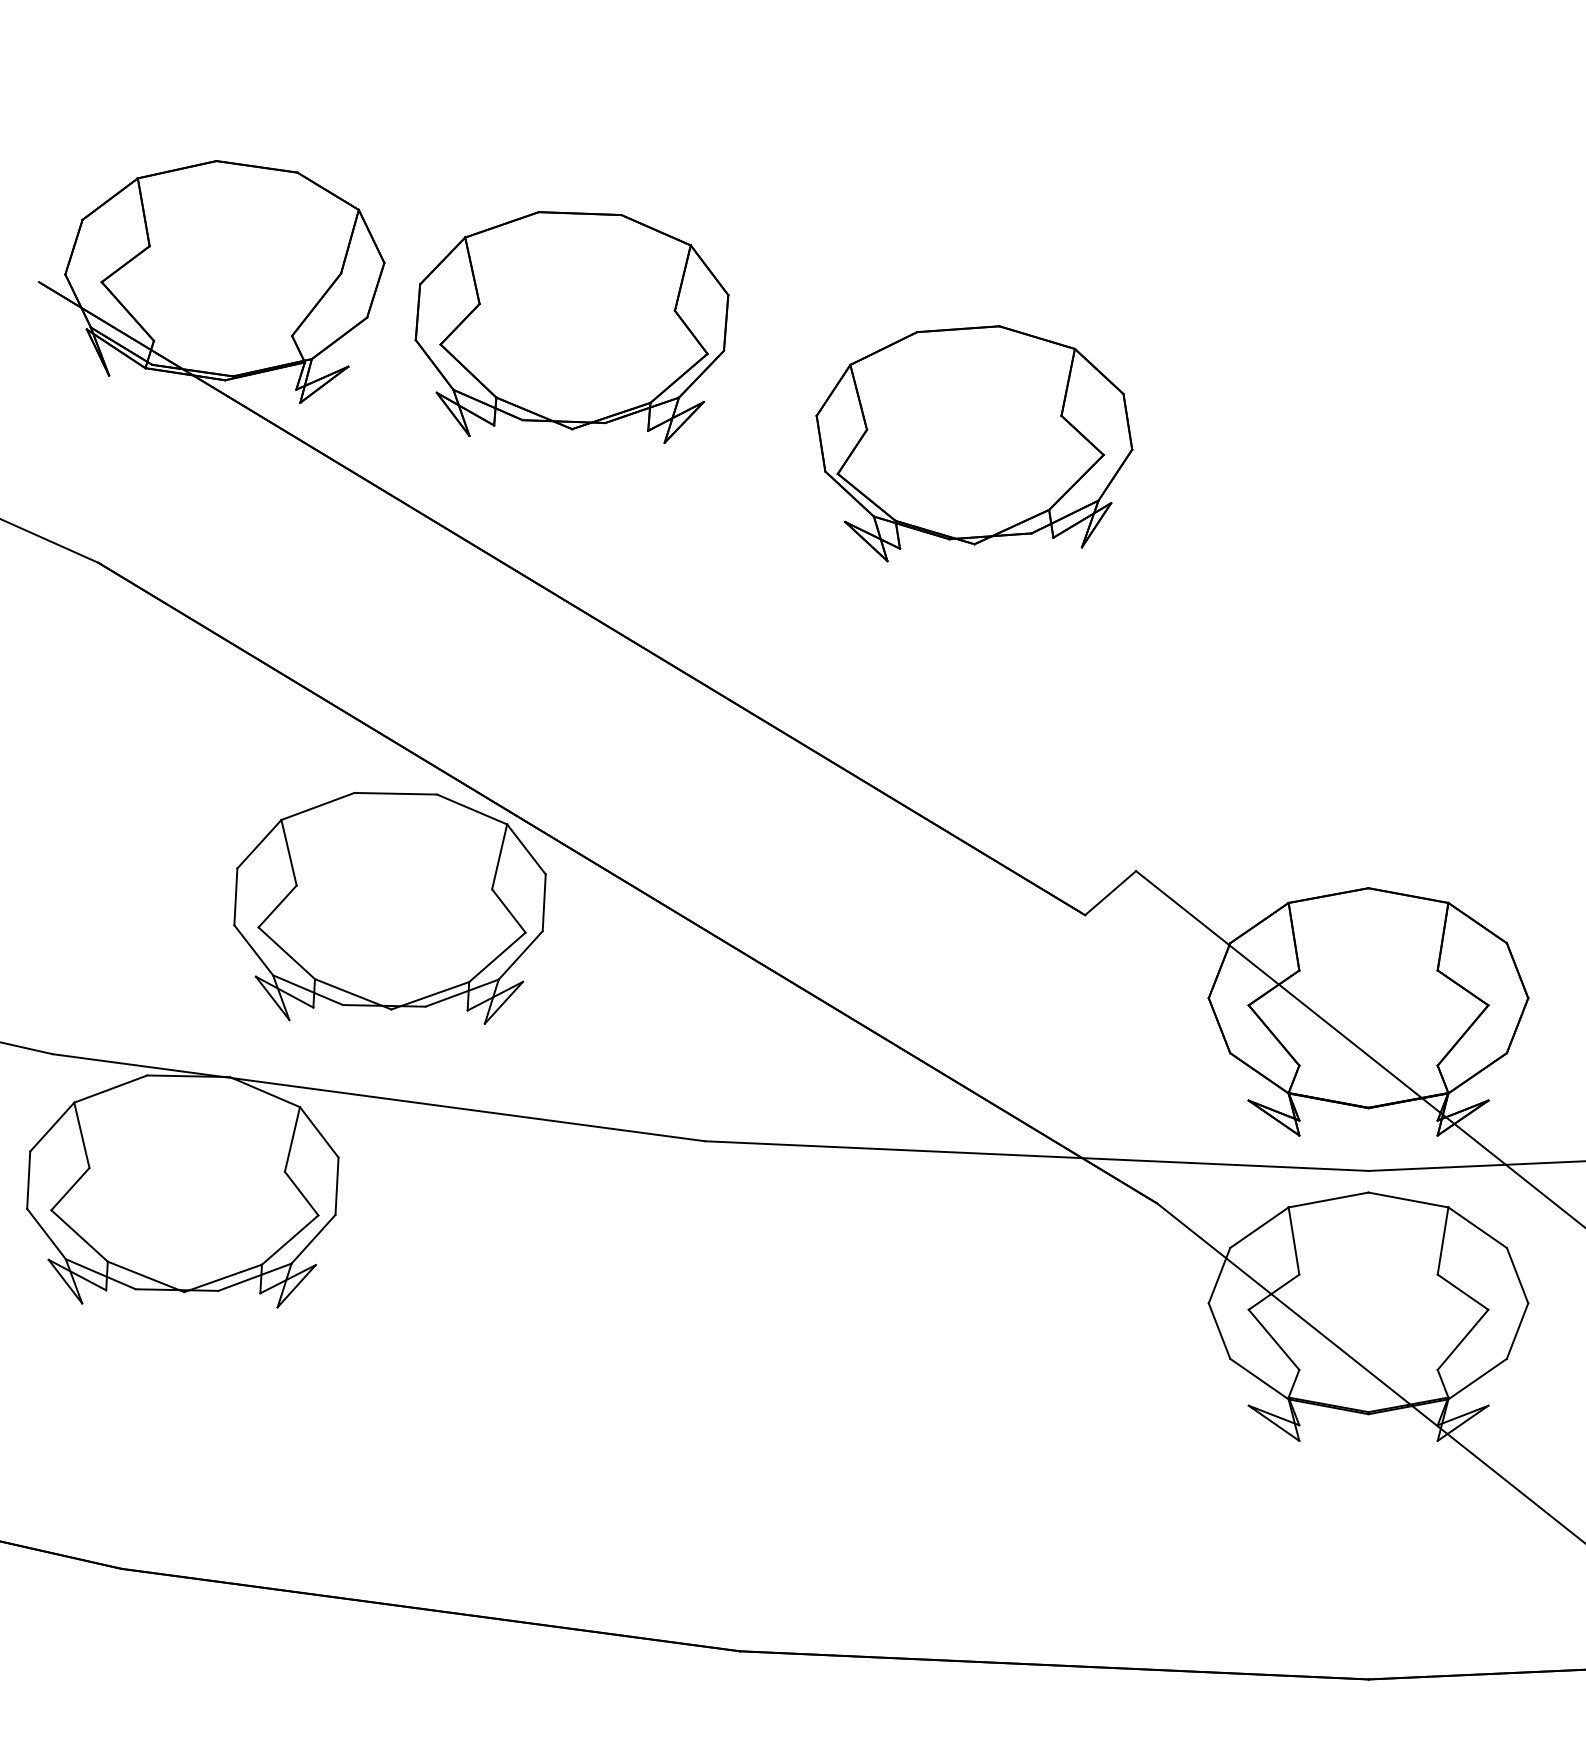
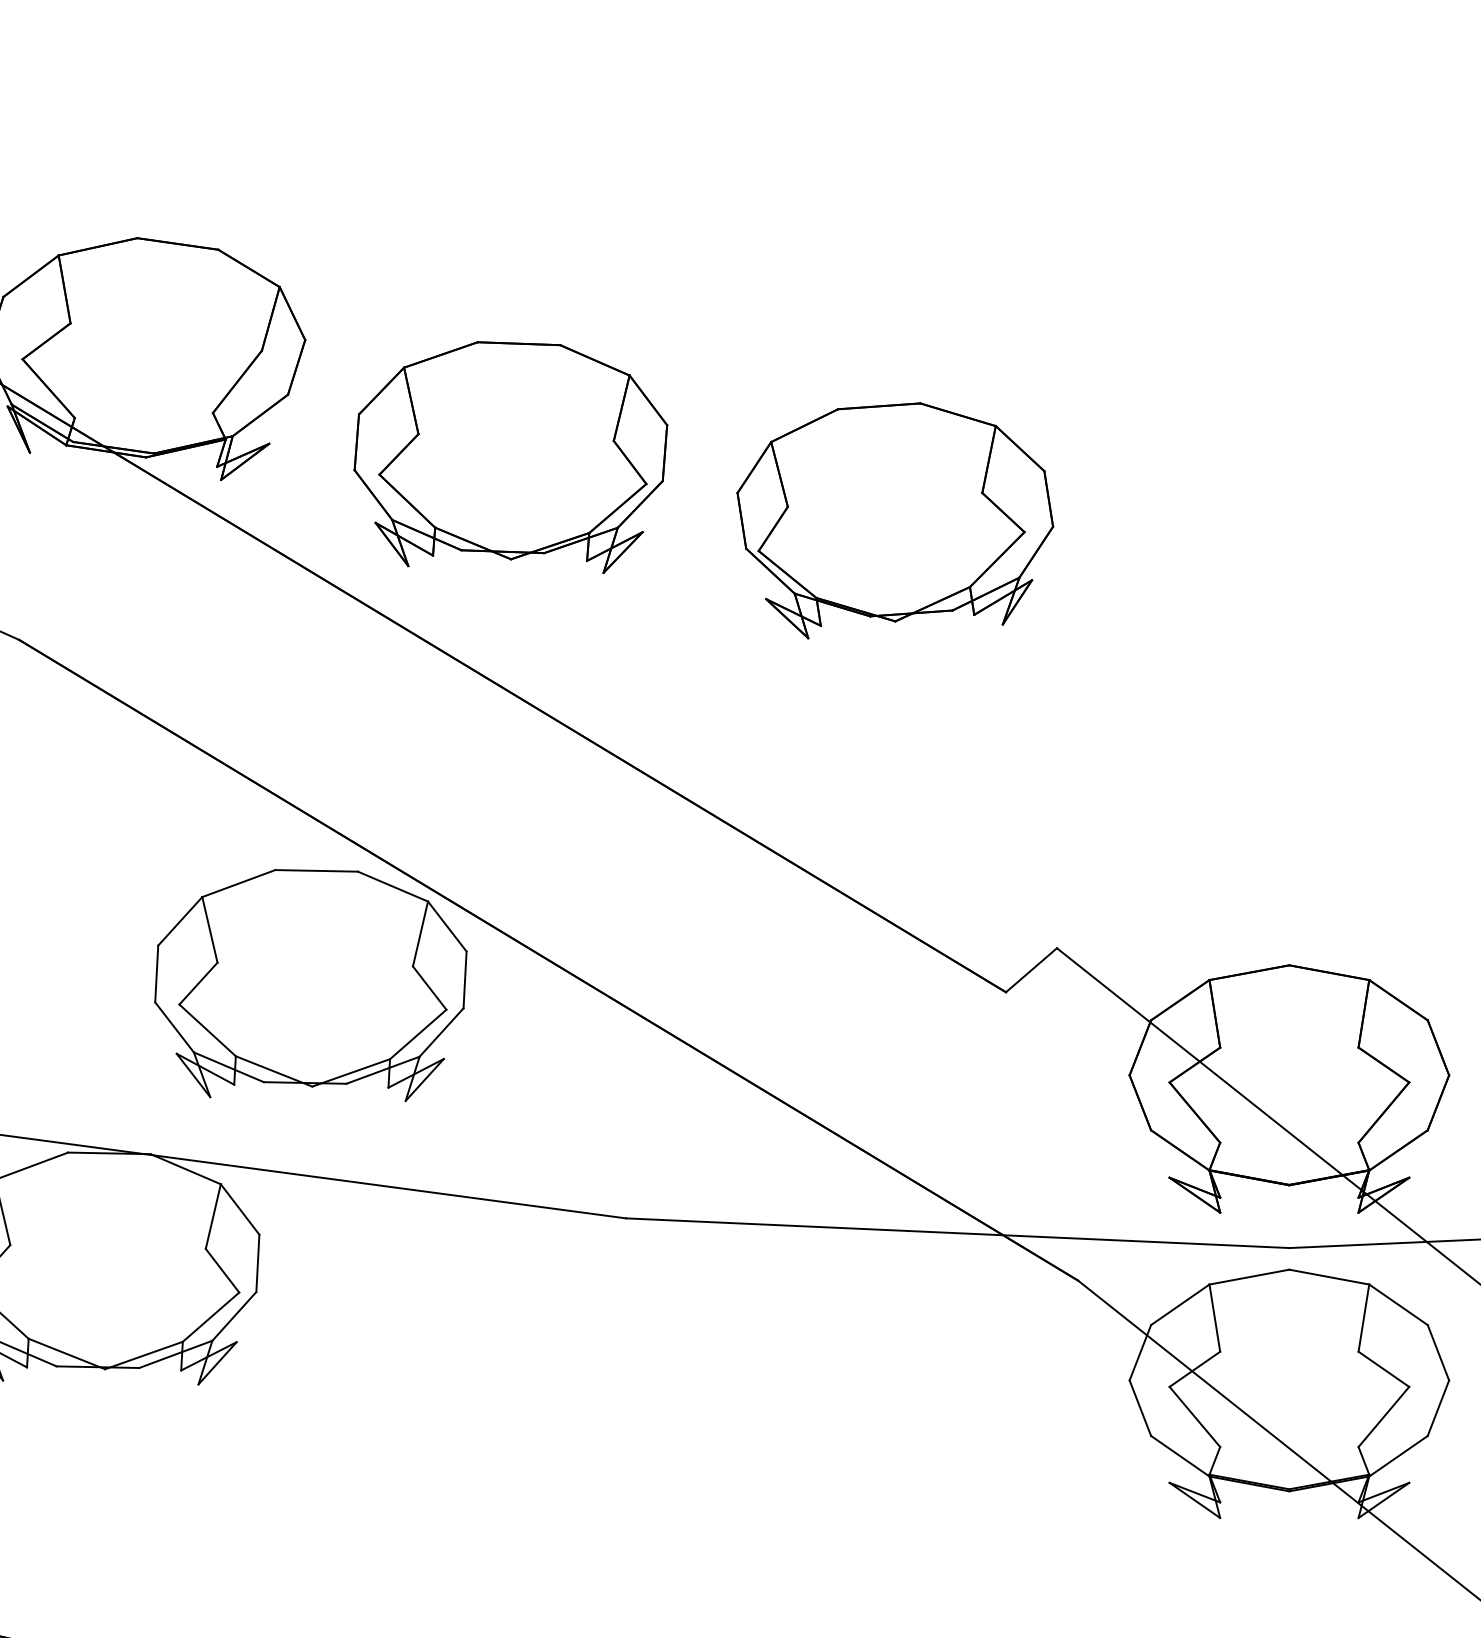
part: (571, 327) -> (510, 457), moved

